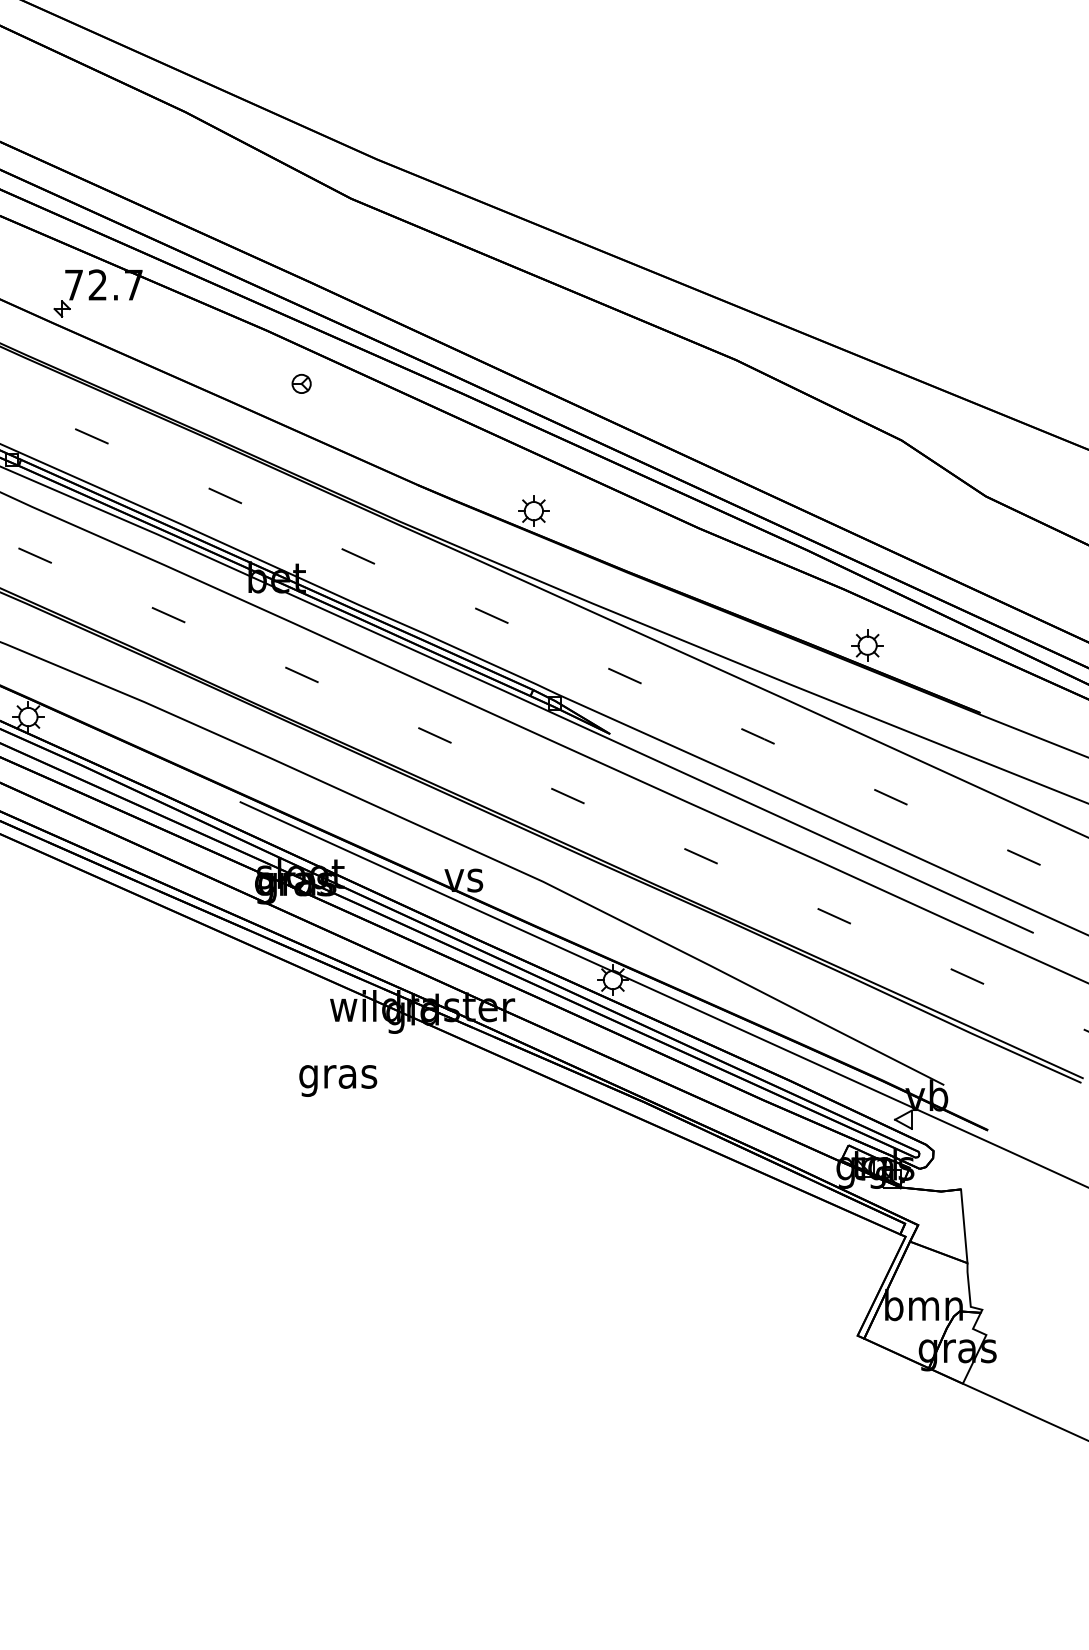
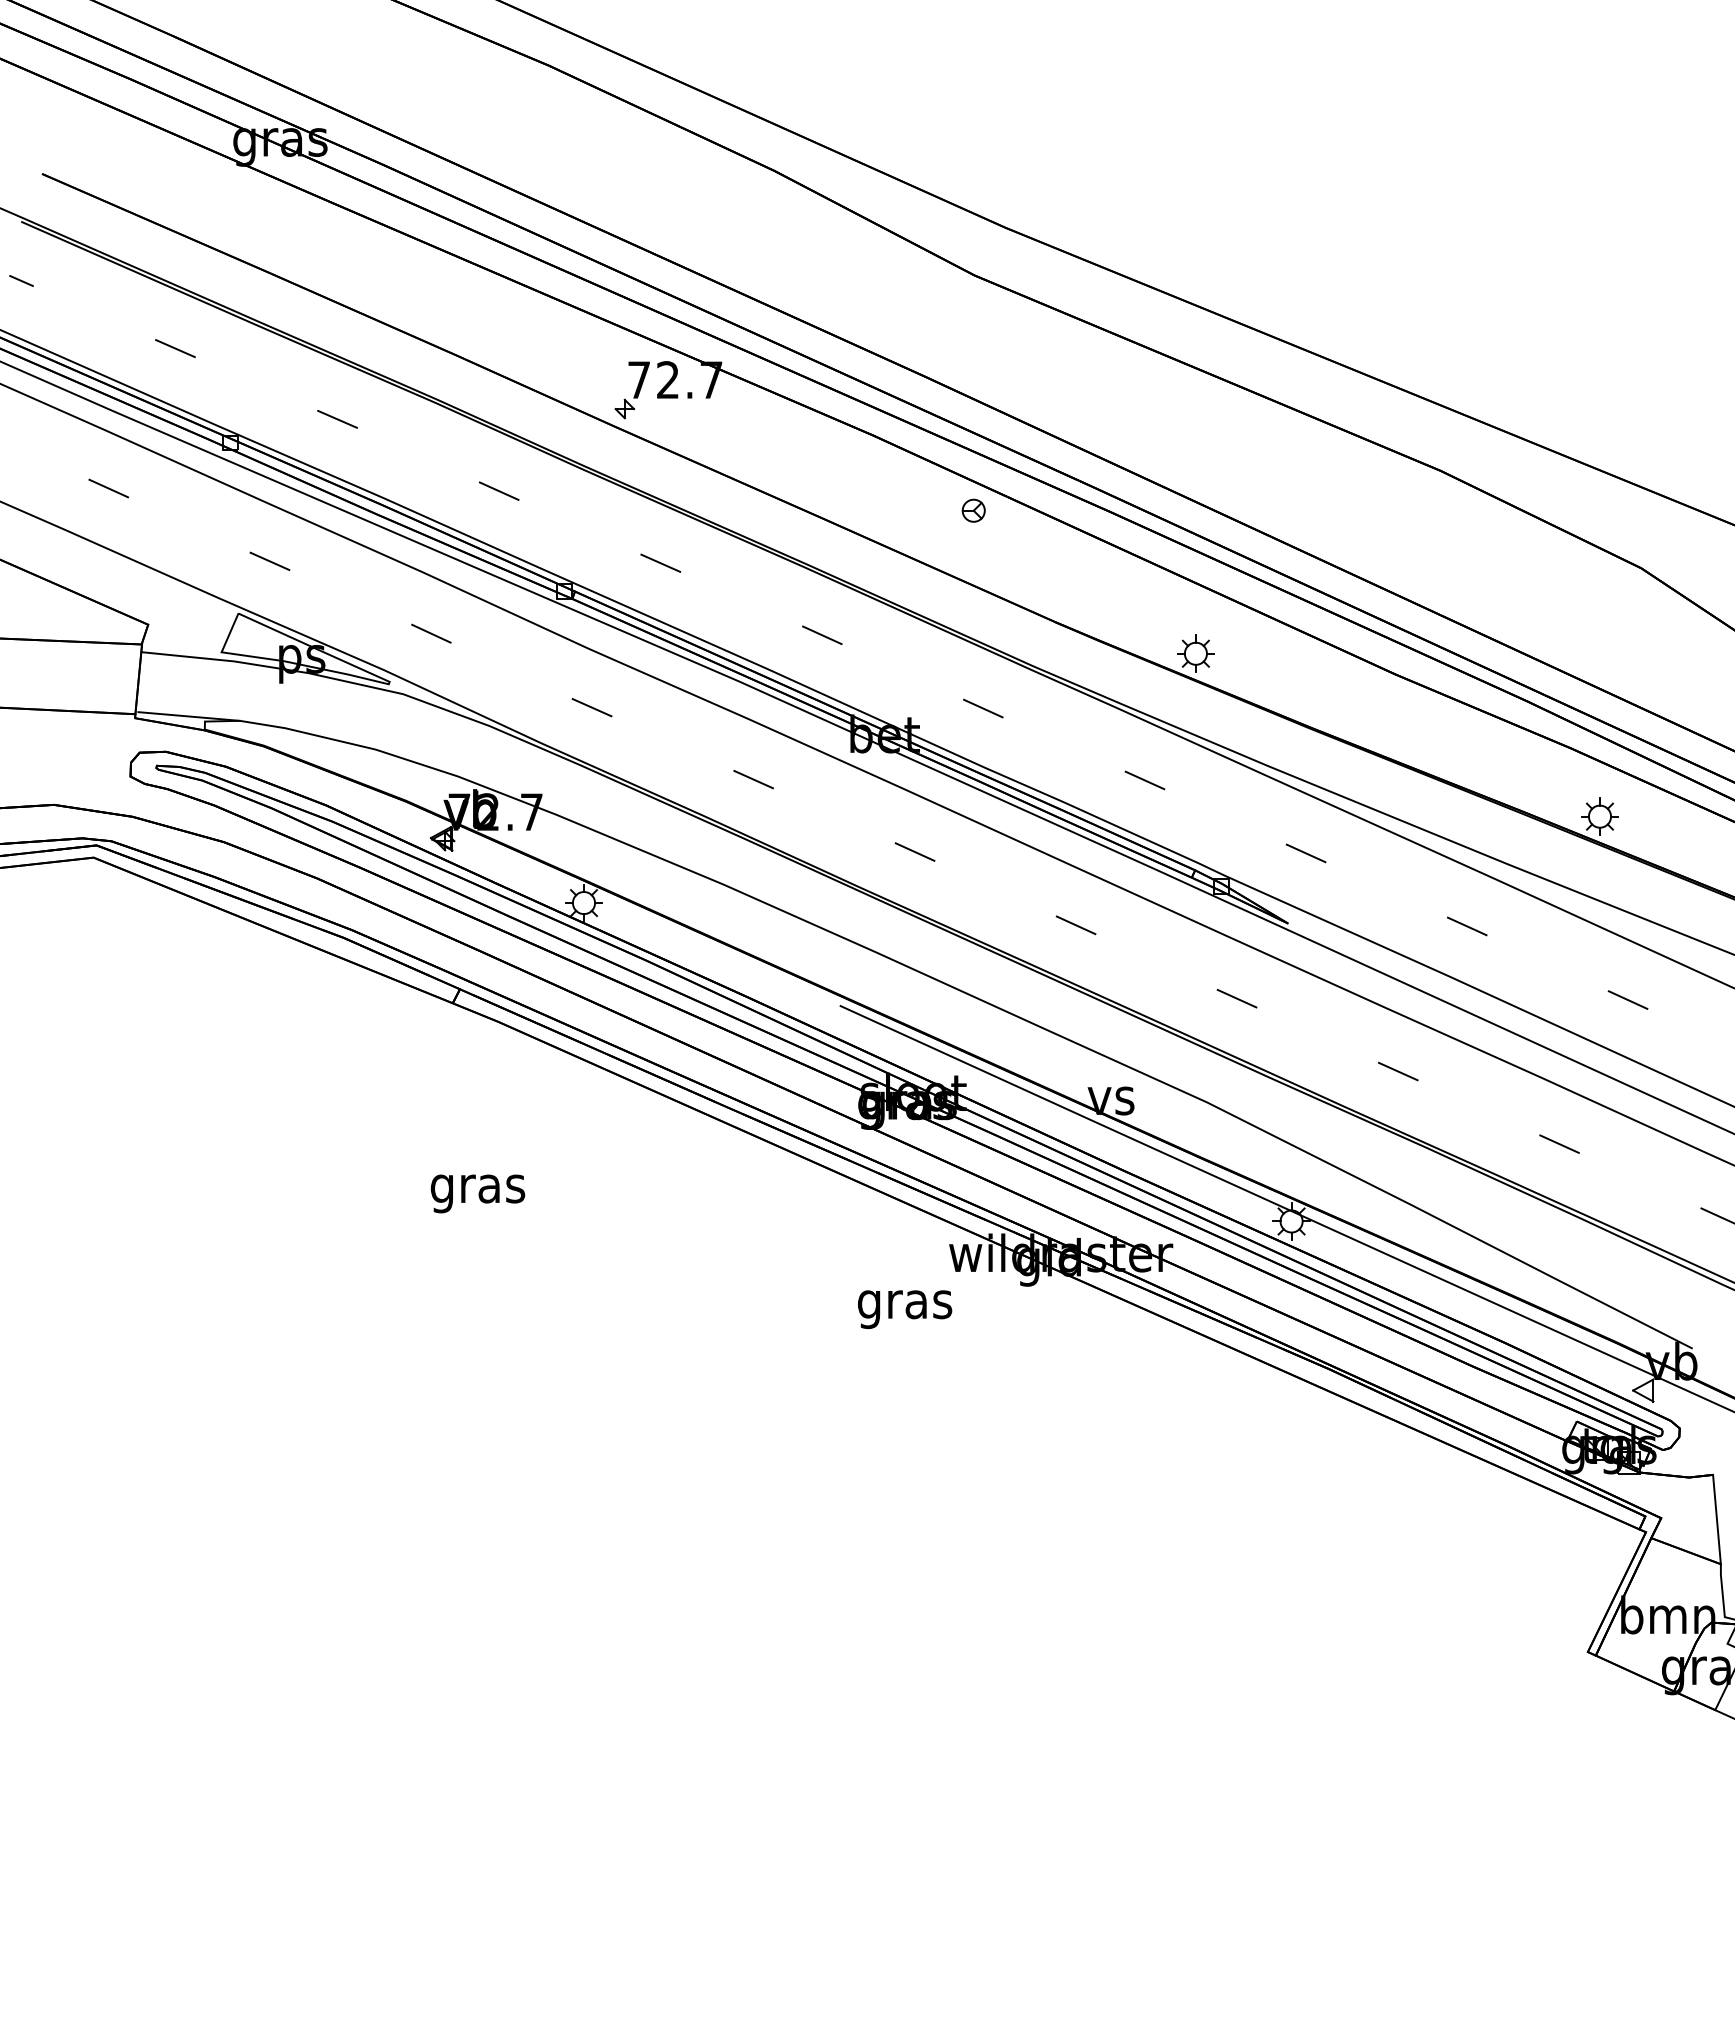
part: (301, 383) -> (973, 510), moved
text: (338, 1080) -> (905, 1309), moved

